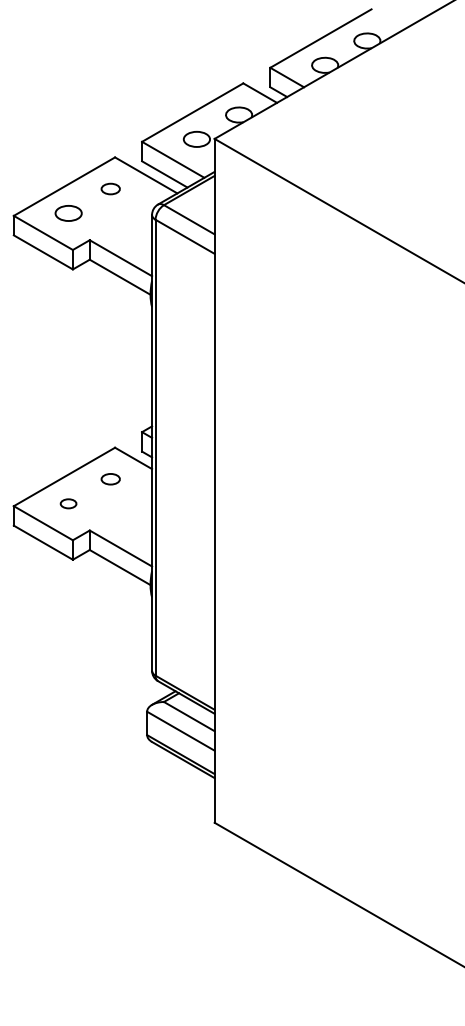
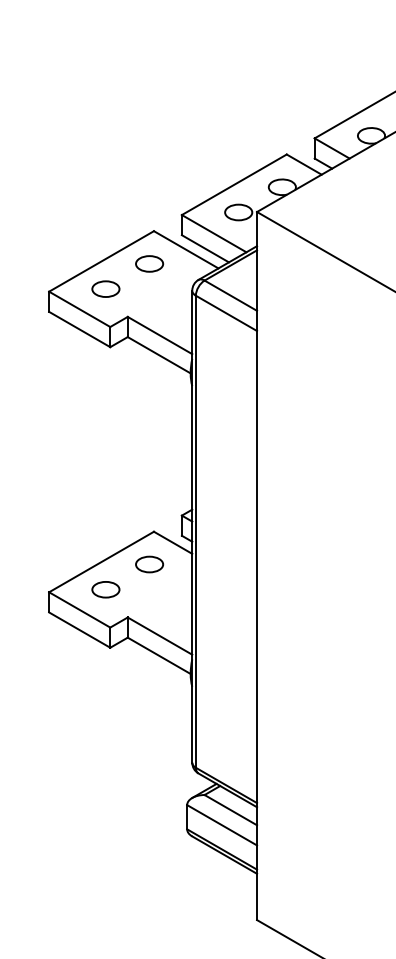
part: (110, 188) -> (149, 263), size x1.43
part: (110, 478) -> (149, 563), size x1.43
part: (68, 503) -> (105, 589), size x1.67

